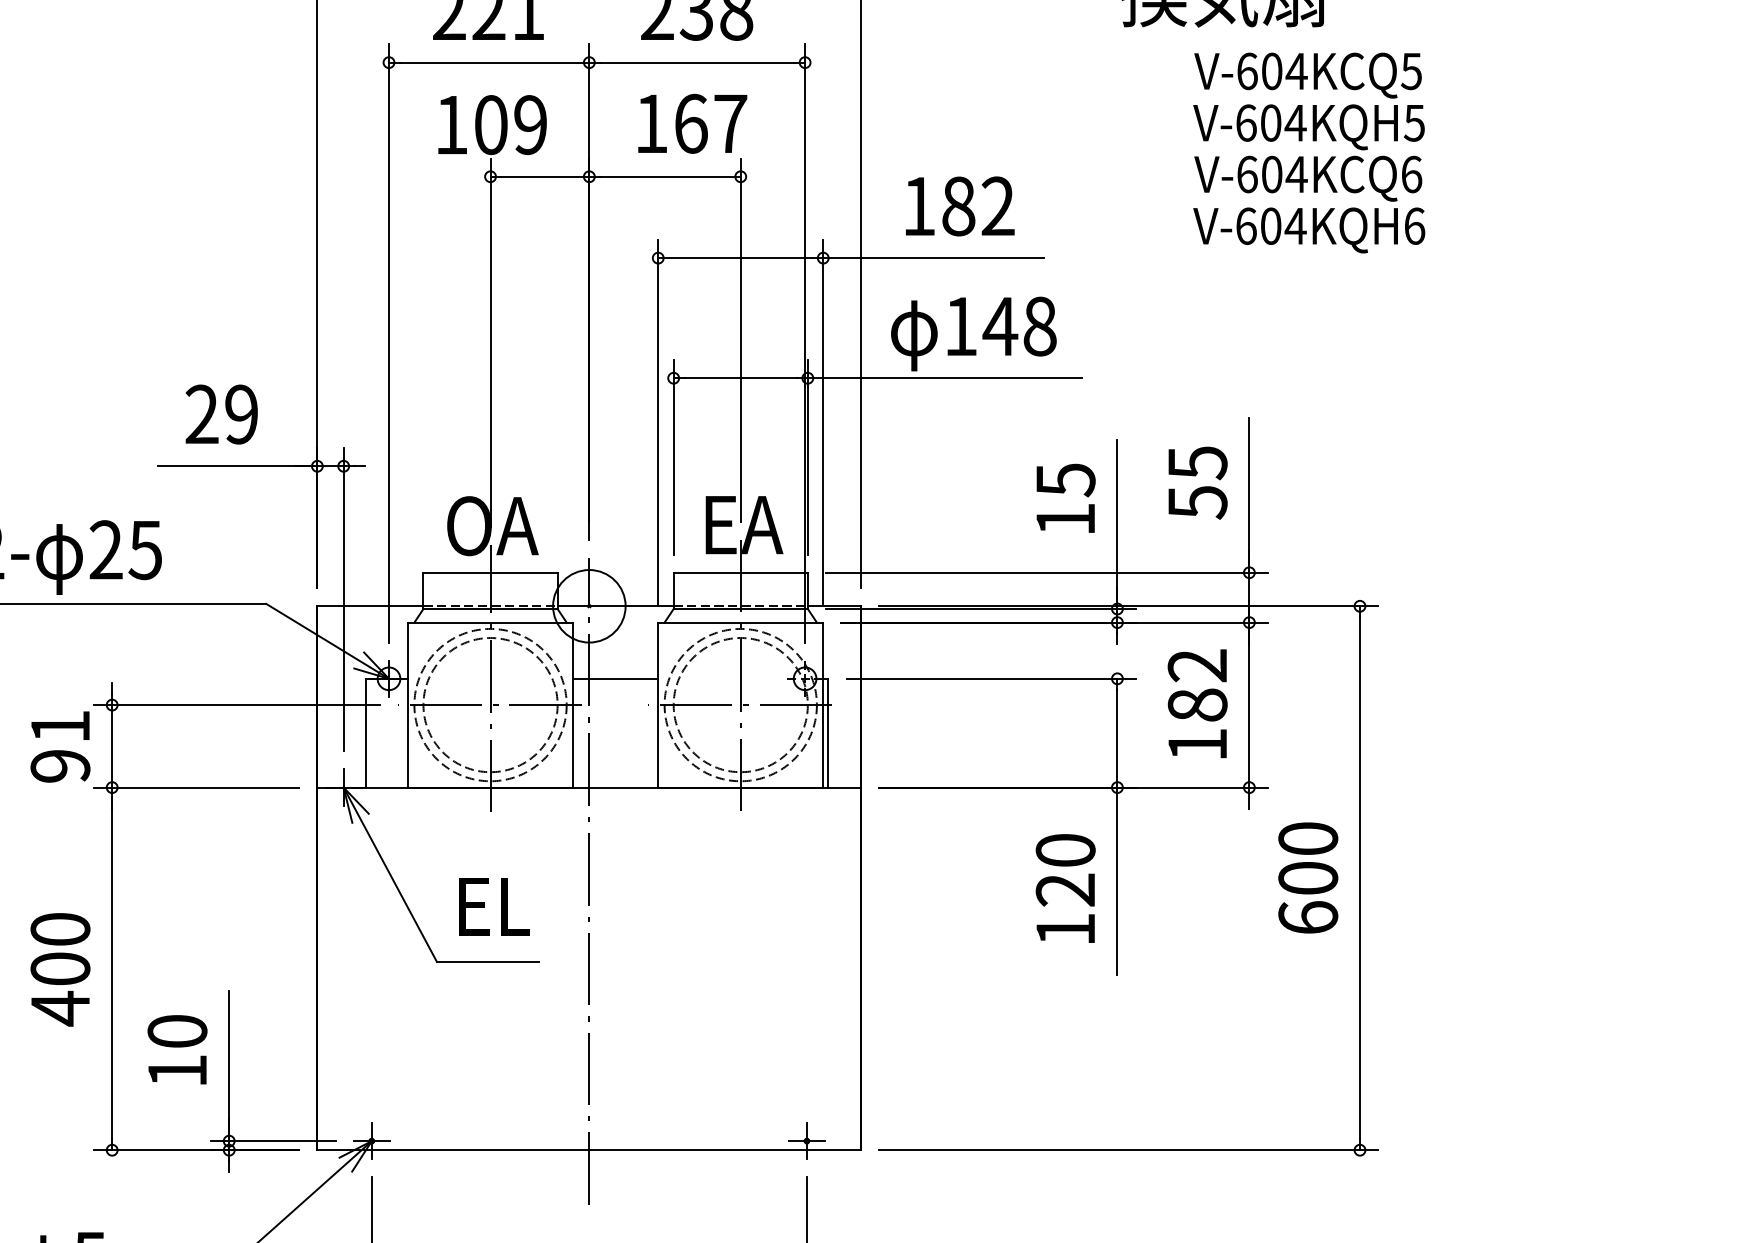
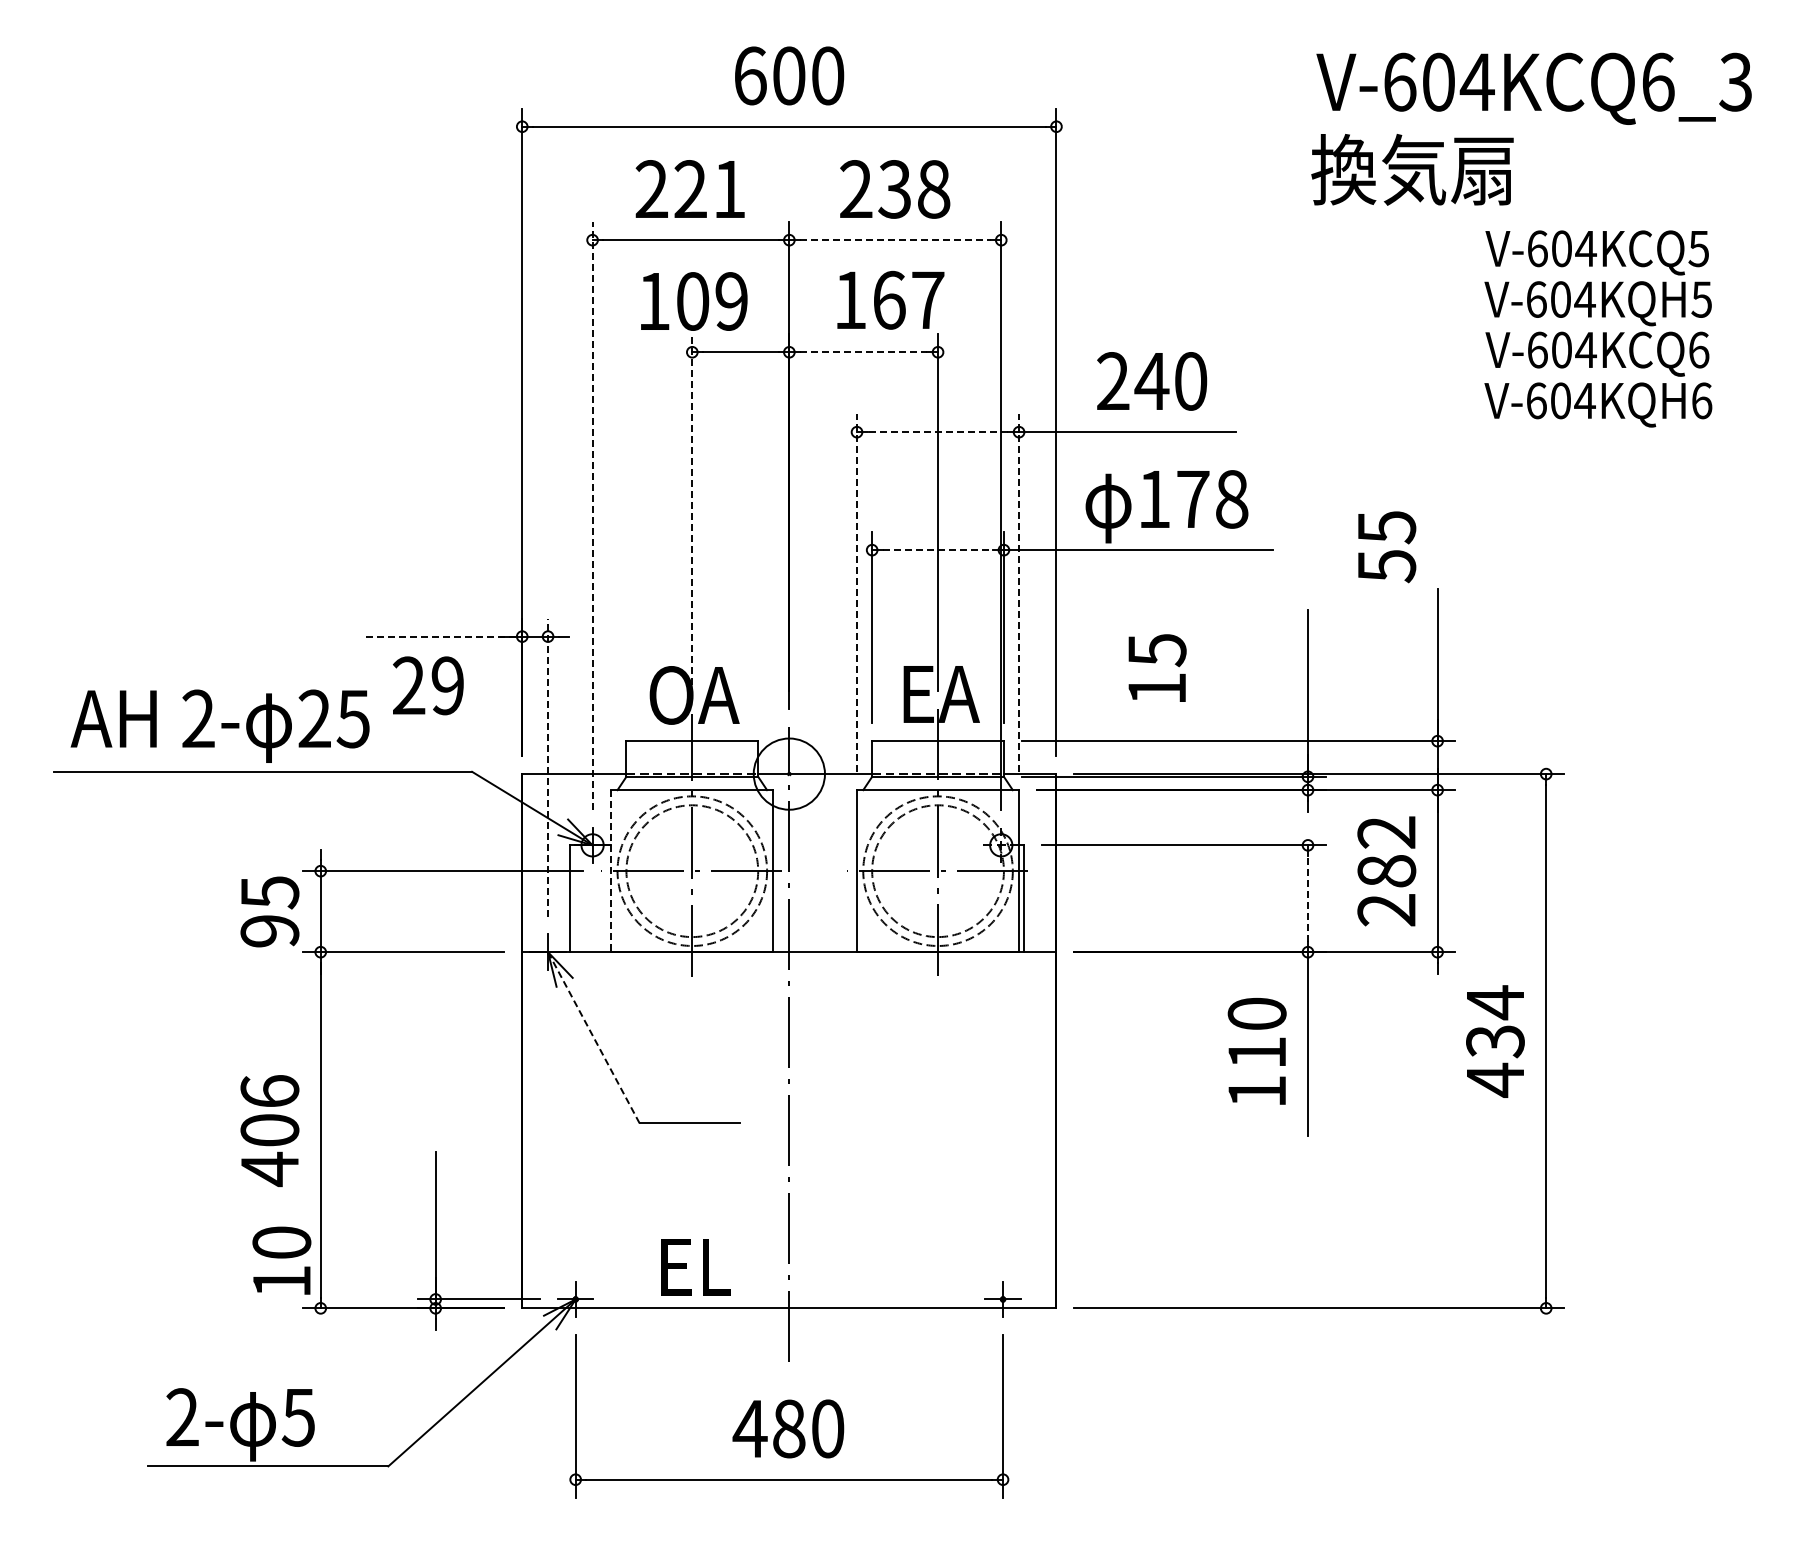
line: (697, 62) -> (895, 240), solid -> dashed
text: (1309, 152) -> (1598, 328), moved
line: (664, 176) -> (863, 352), solid -> dashed
text: (959, 206) -> (1152, 381), 182 -> 240
line: (740, 258) -> (937, 432), solid -> dashed
text: (999, 326) -> (1192, 499), 148 -> 178
line: (490, 342) -> (692, 515), solid -> dashed
line: (388, 343) -> (592, 516), solid -> dashed
line: (741, 378) -> (938, 550), solid -> dashed
text: (221, 414) -> (428, 685), moved
line: (658, 422) -> (857, 593), solid -> dashed
line: (823, 422) -> (1019, 593), solid -> dashed
line: (238, 466) -> (444, 636), solid -> dashed
text: (1198, 483) -> (1387, 547), moved
text: (1066, 497) -> (1157, 667), moved
line: (344, 599) -> (548, 767), solid -> dashed
line: (615, 678) -> (815, 845), removed
line: (408, 705) -> (611, 871), solid -> dashed
text: (61, 726) -> (270, 892), 91 -> 95
line: (1116, 732) -> (1307, 898), solid -> dashed
text: (1197, 745) -> (1386, 910), 182 -> 282
line: (390, 875) -> (594, 1038), solid -> dashed
text: (1308, 878) -> (1495, 1041), 600 -> 434
text: (1065, 889) -> (1256, 1052), 120 -> 110
text: (493, 907) -> (695, 1267), moved
text: (60, 929) -> (269, 1091), 400 -> 406
text: (177, 1049) -> (281, 1260), moved

